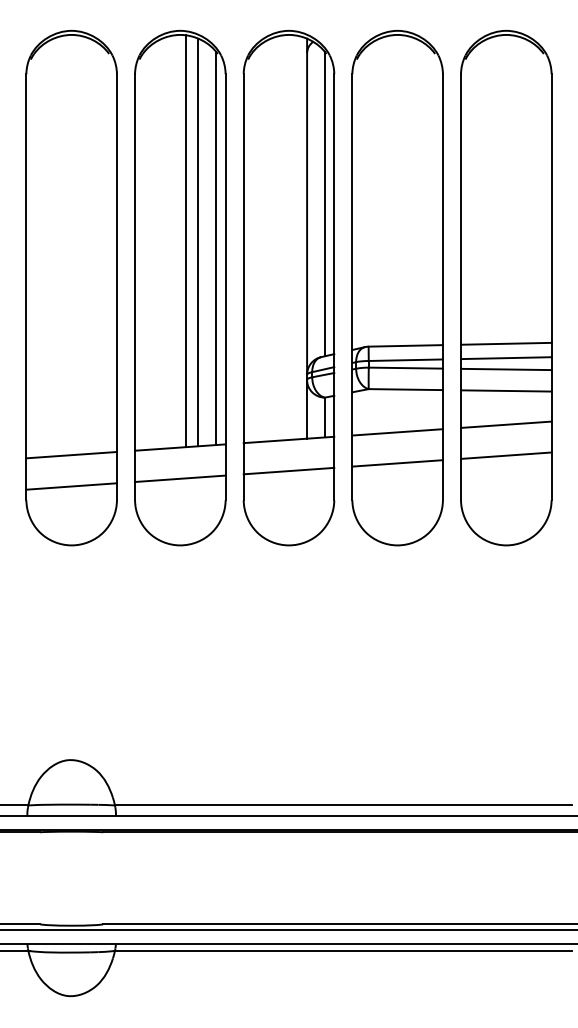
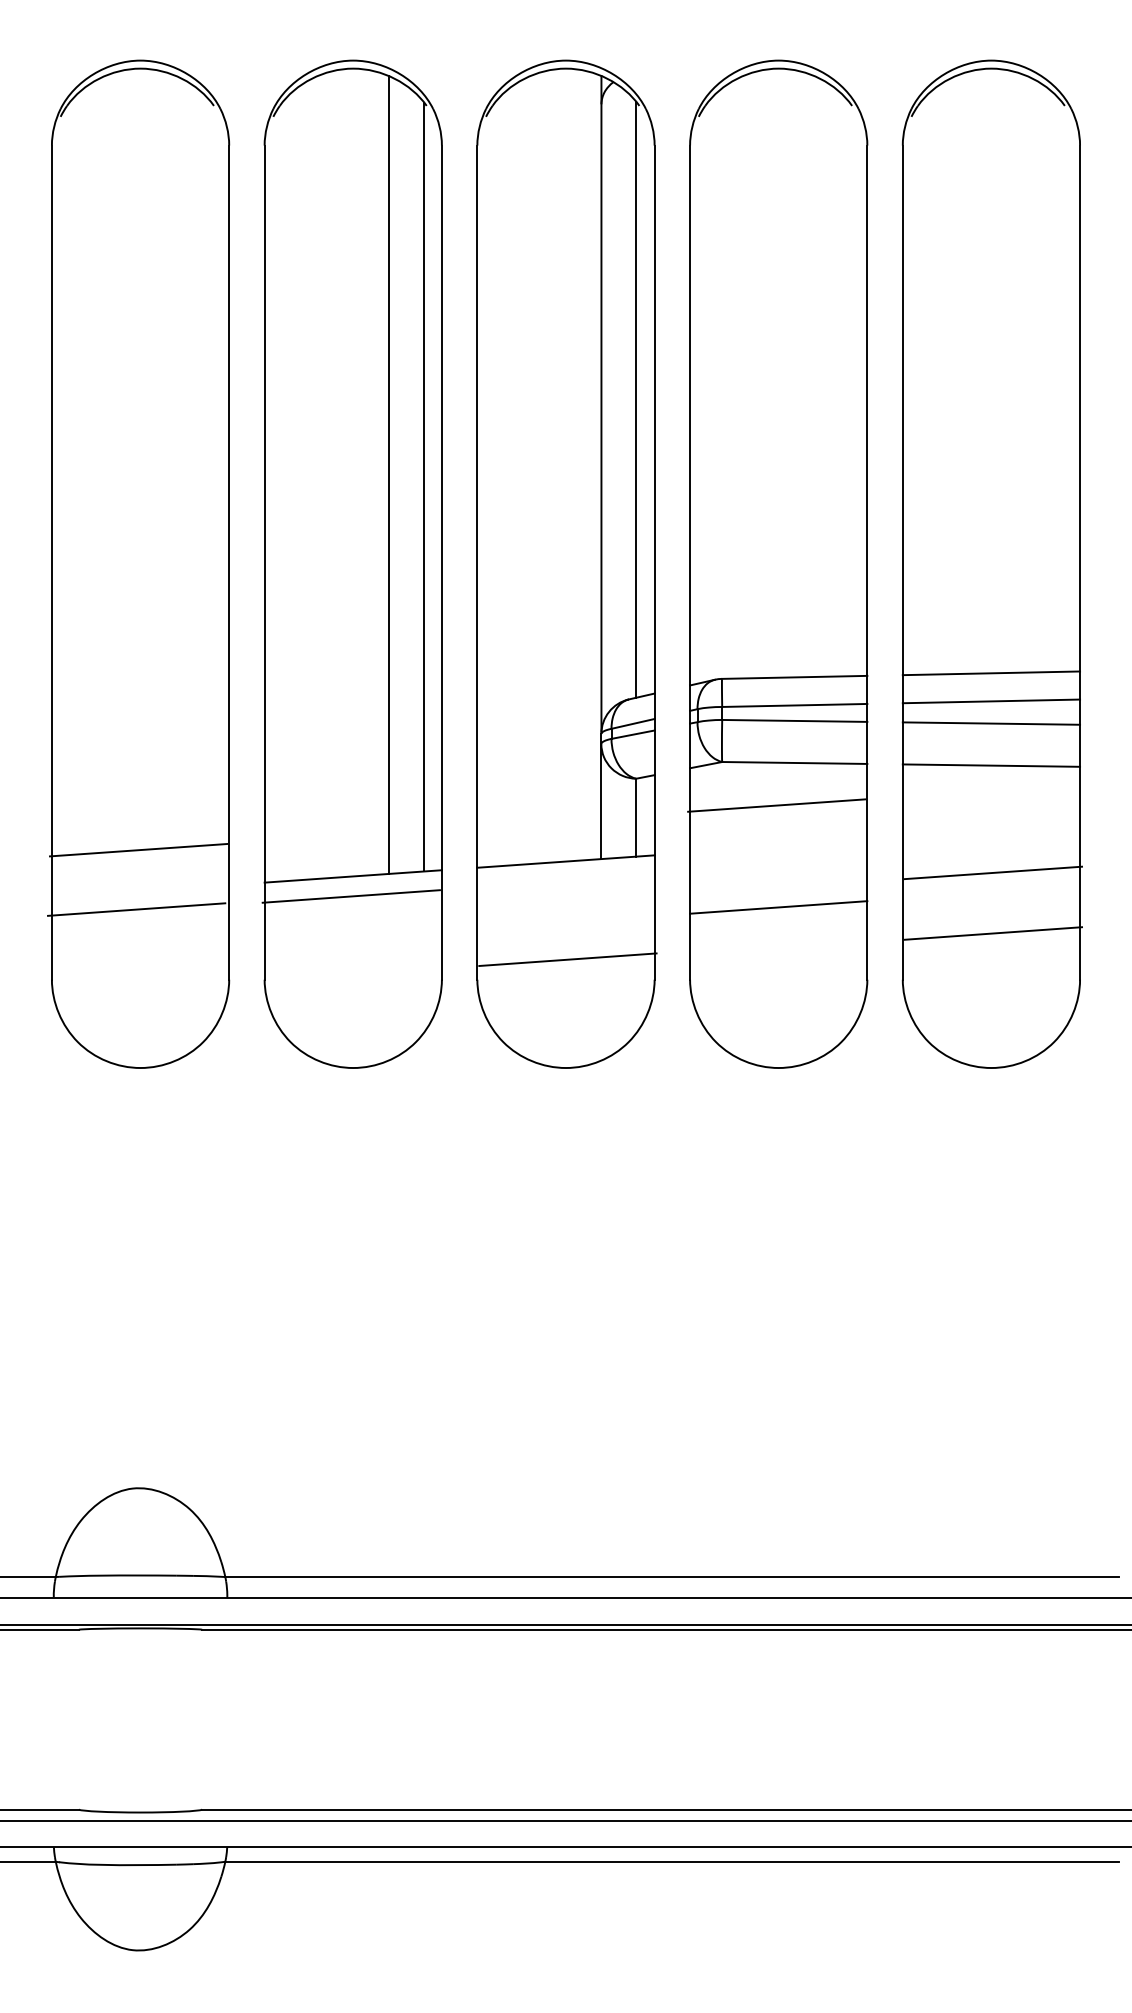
line: (185, 241) -> (363, 473), removed
line: (506, 424) -> (993, 872), moved
line: (397, 432) -> (776, 805), moved
line: (71, 454) -> (138, 848), moved
line: (506, 455) -> (993, 933), moved
line: (288, 470) -> (566, 958), moved
line: (180, 478) -> (351, 895), moved
line: (71, 486) -> (136, 909), moved

